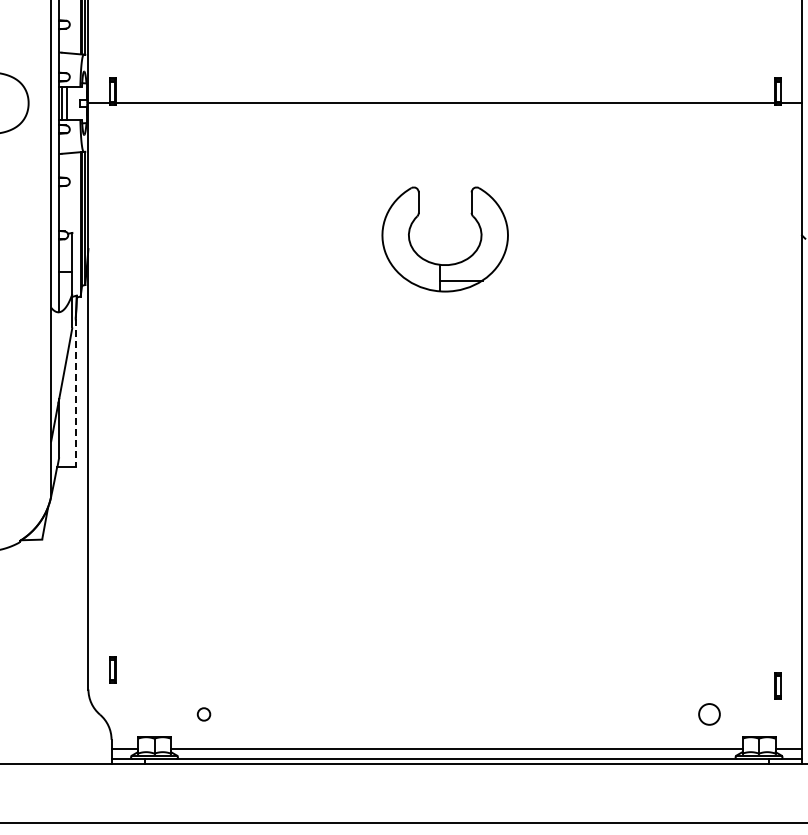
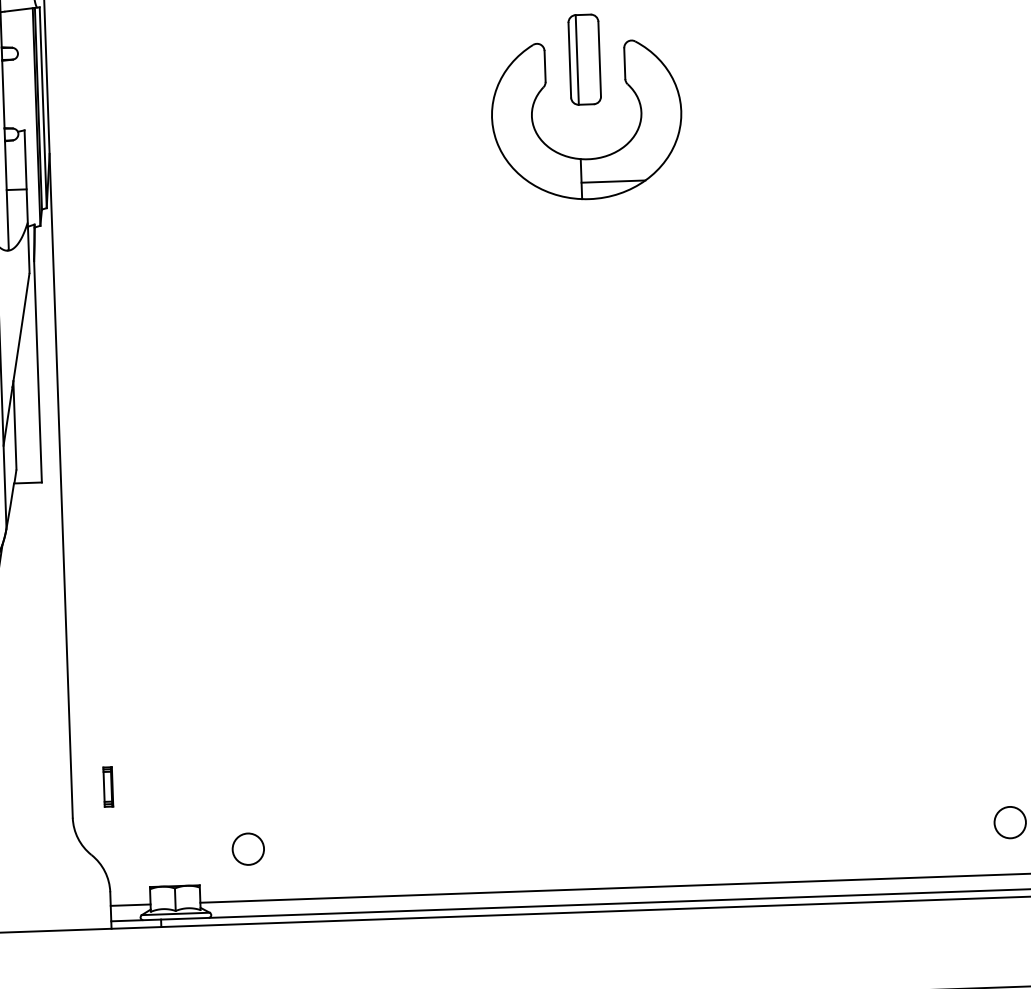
part: (444, 198) -> (583, 58), added
line: (75, 392) -> (37, 370), dashed -> solid
circle: (203, 714) -> (247, 849), size x1.67

